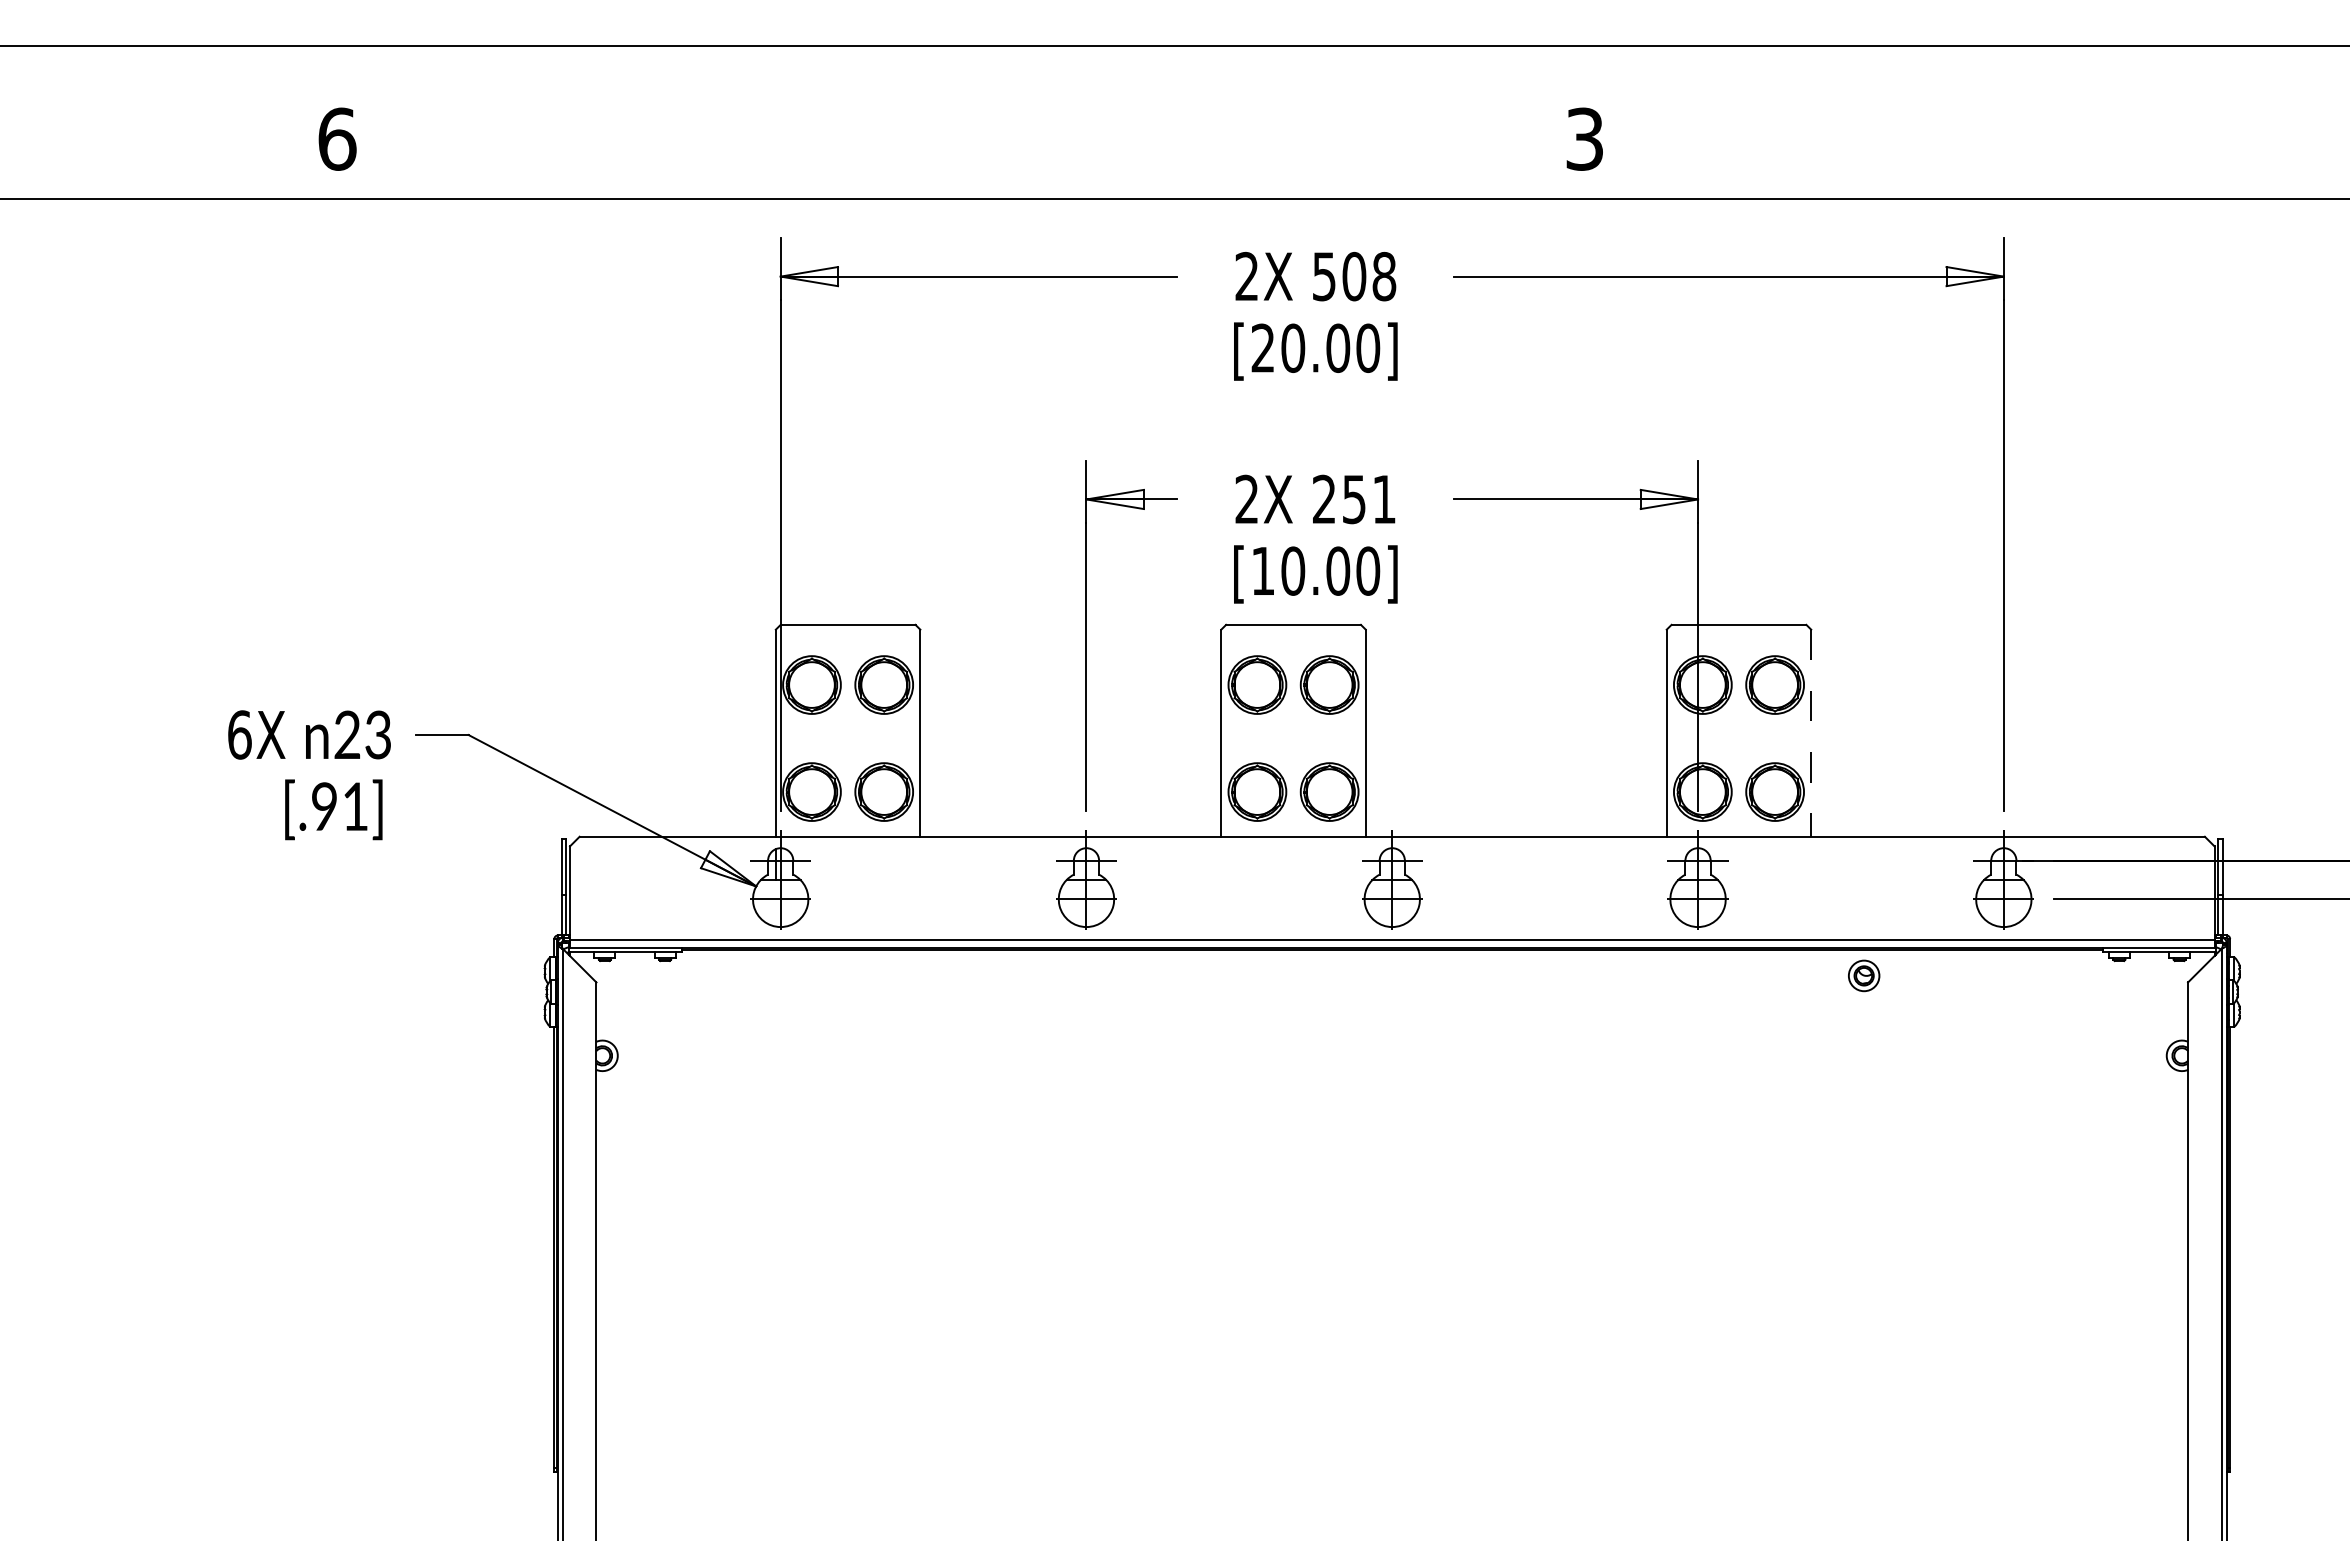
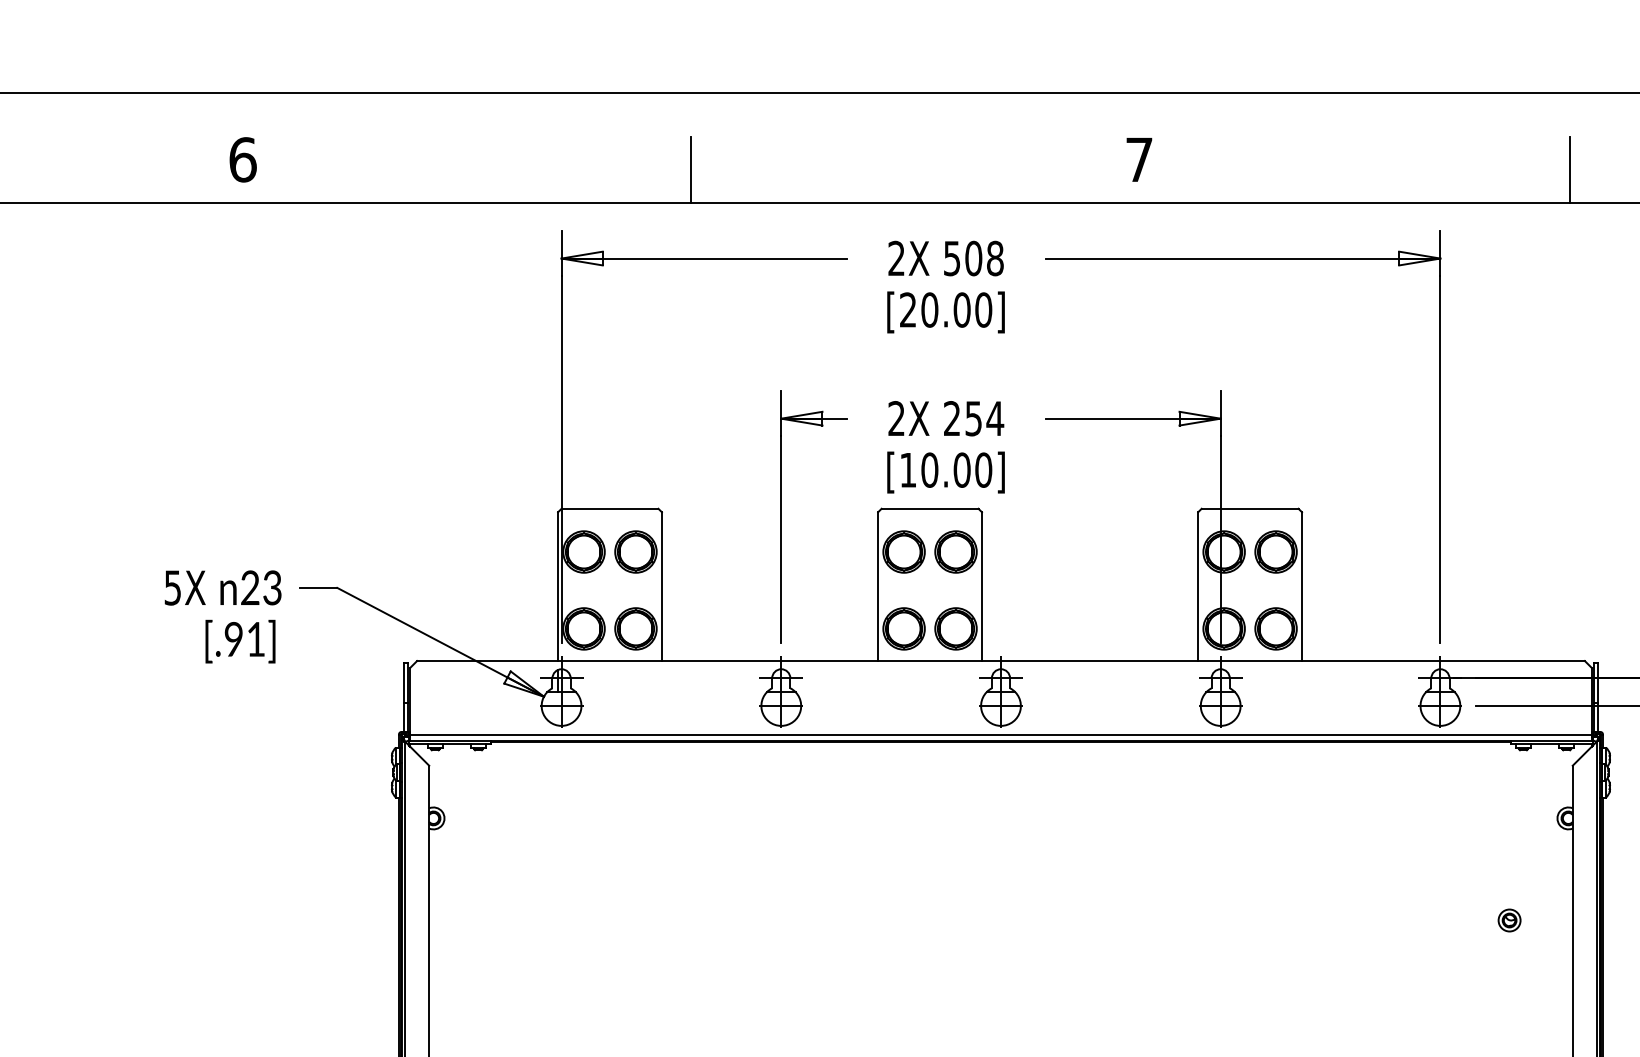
text: (1584, 138) -> (1139, 159), 3 -> 7
line: (961, 153) -> (691, 170), added
line: (2184, 153) -> (1570, 170), added
text: (1383, 499) -> (994, 418), 251 -> 254
line: (1811, 733) -> (1302, 586), dashed -> solid
text: (239, 734) -> (172, 587), 6X -> 5X
part: (1864, 975) -> (1509, 920), moved

